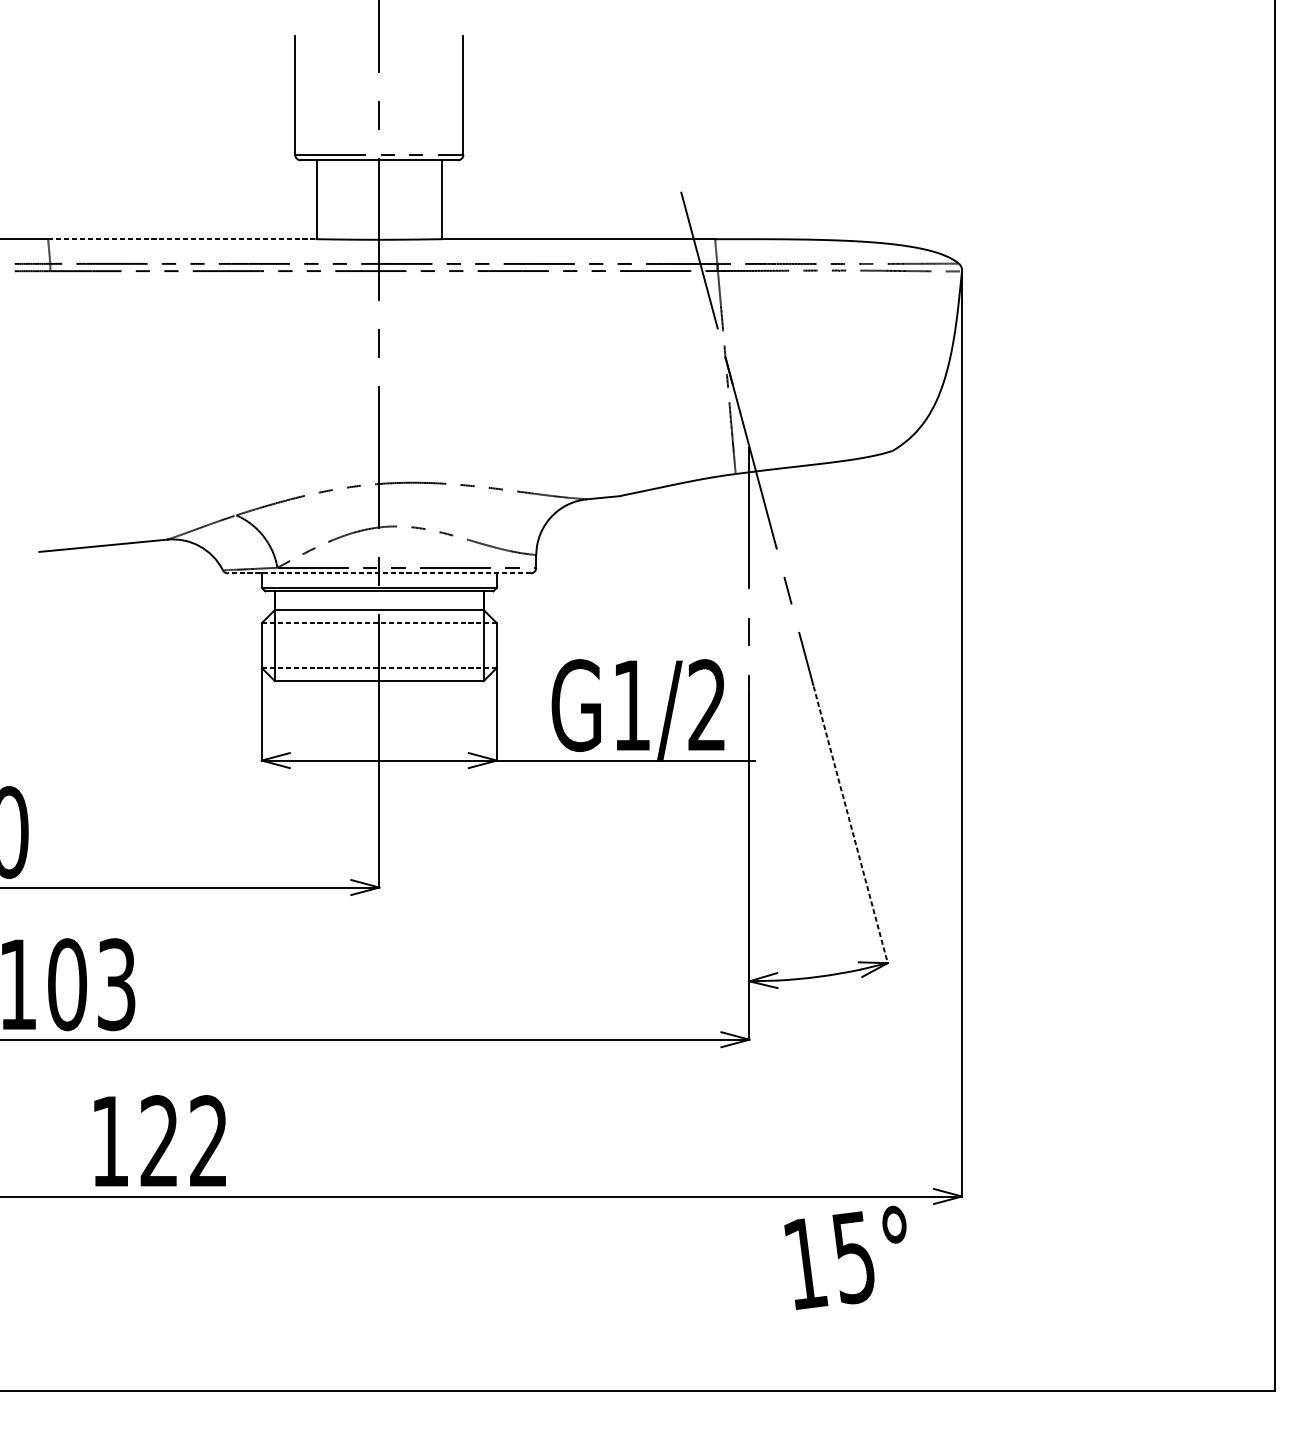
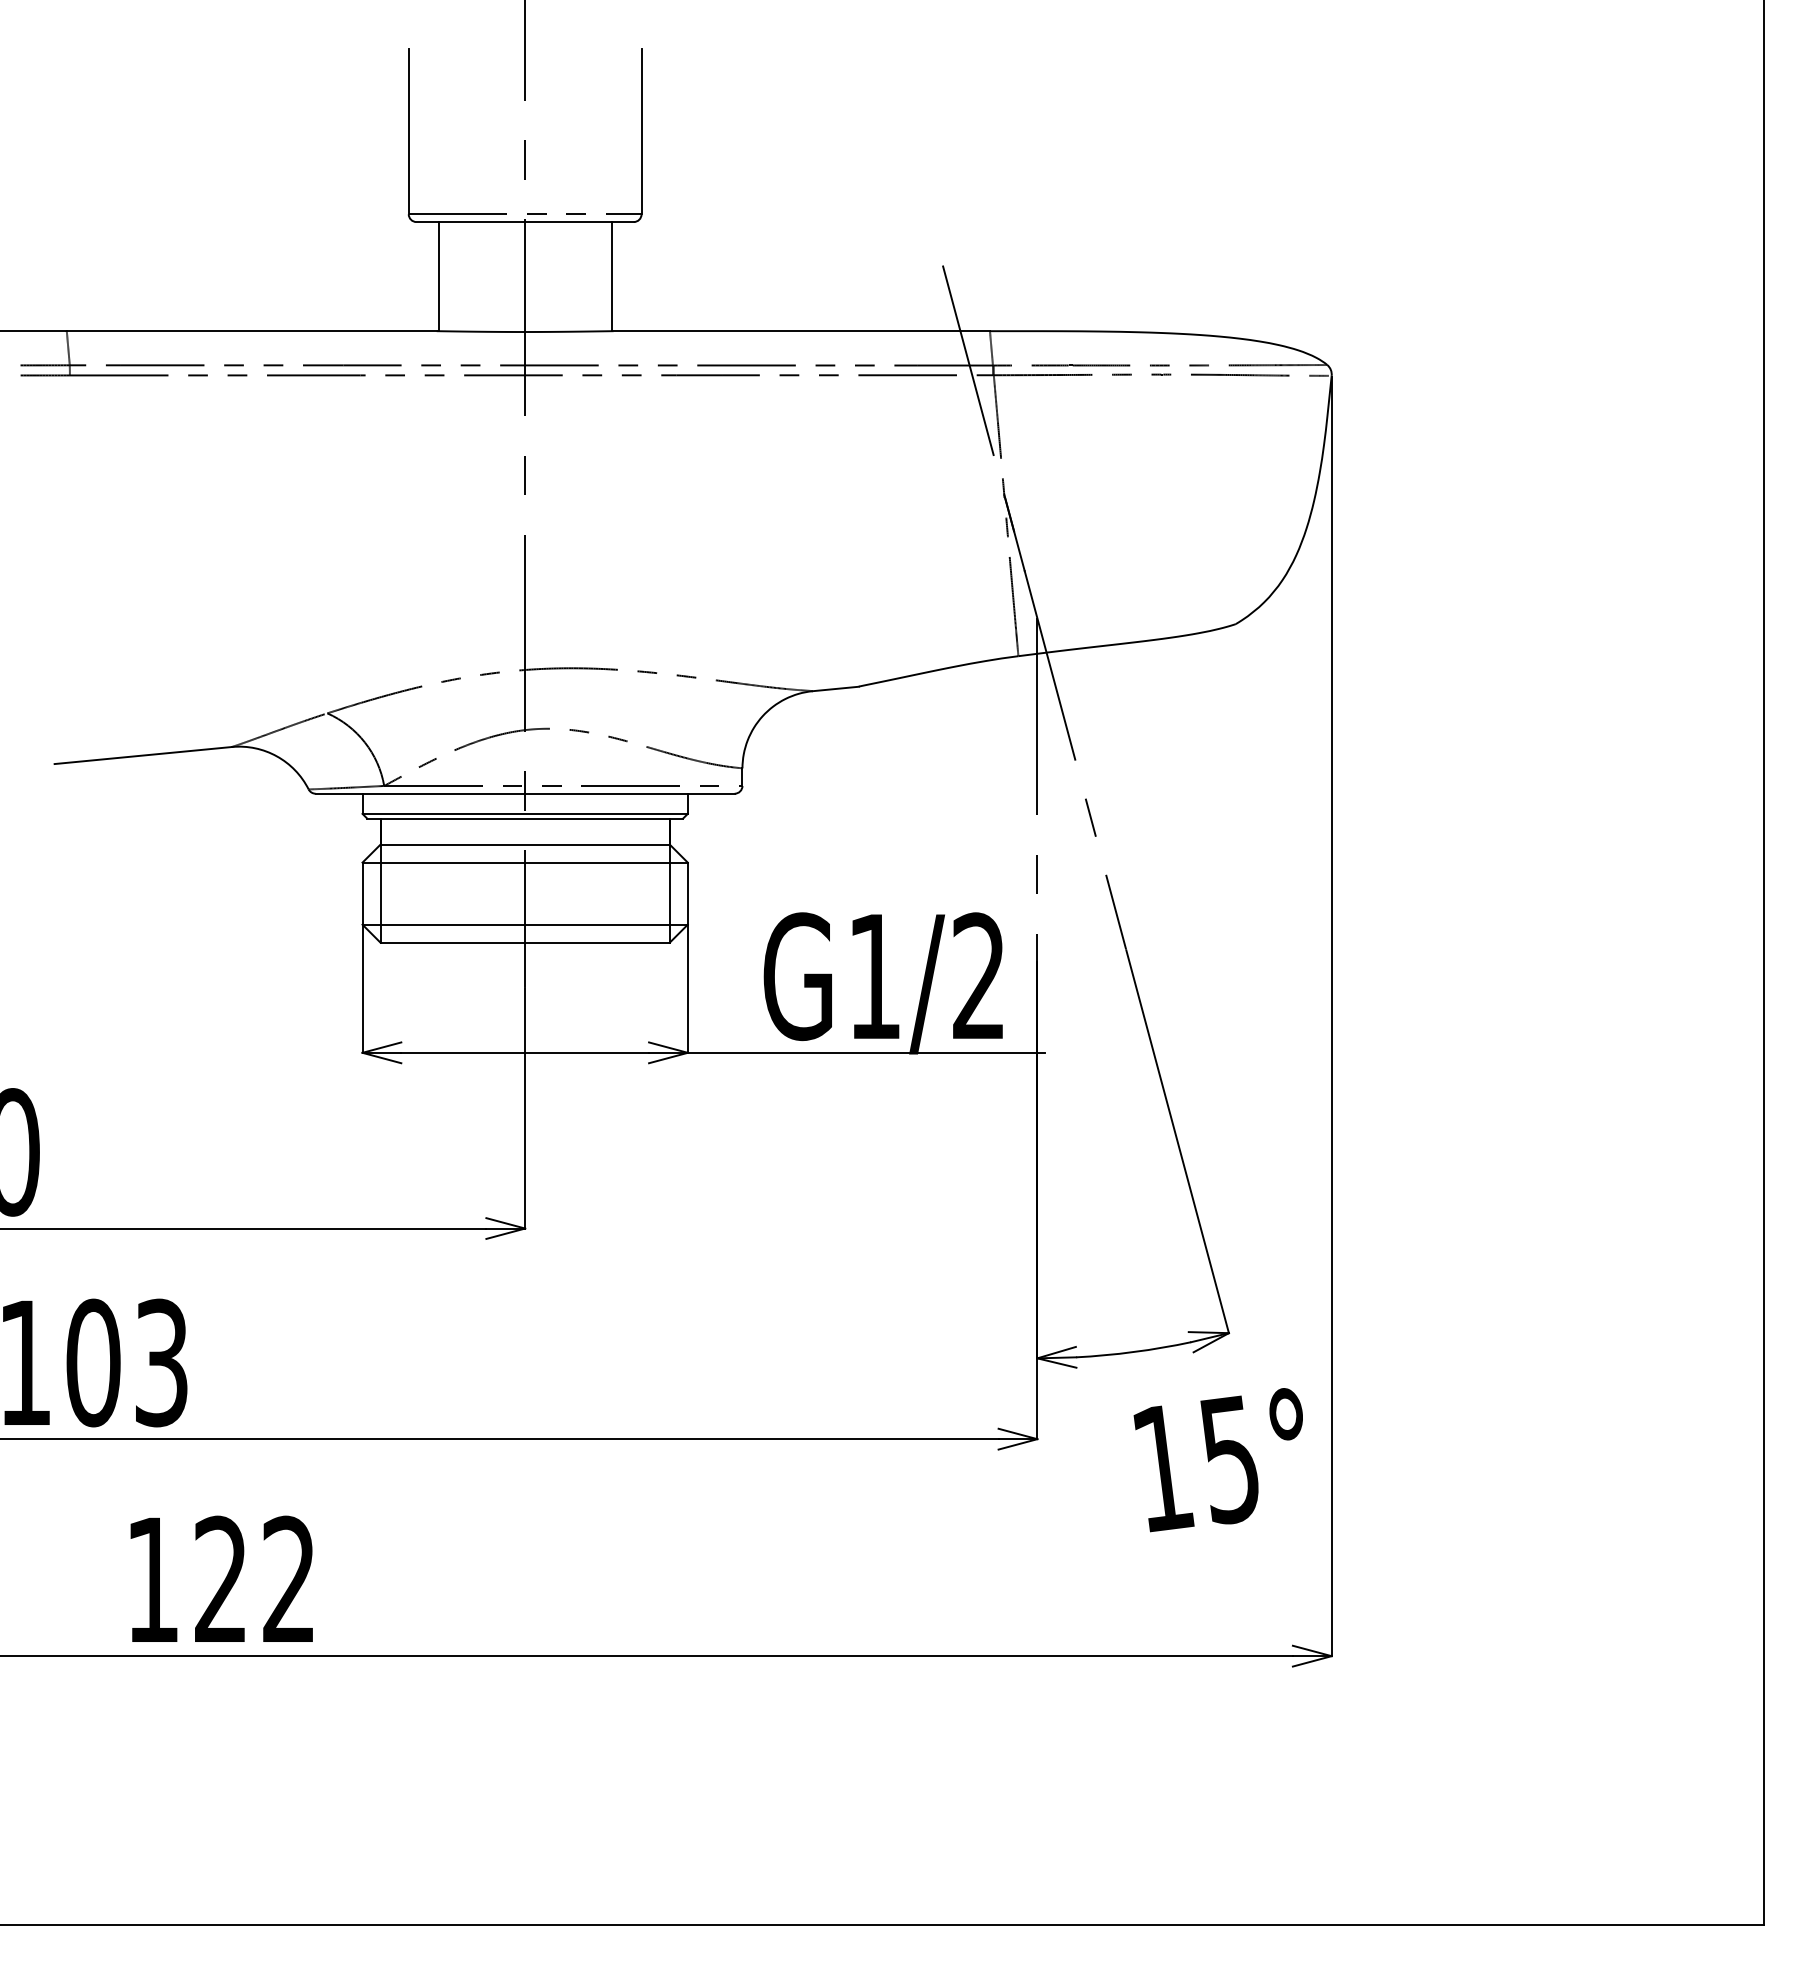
line: (181, 239) -> (251, 331), dashed -> solid
line: (379, 573) -> (525, 793), dashed -> solid
line: (379, 623) -> (525, 862), dashed -> solid
line: (379, 667) -> (525, 924), dashed -> solid
line: (850, 825) -> (1177, 1142), dashed -> solid
text: (844, 1258) -> (1217, 1460), moved

